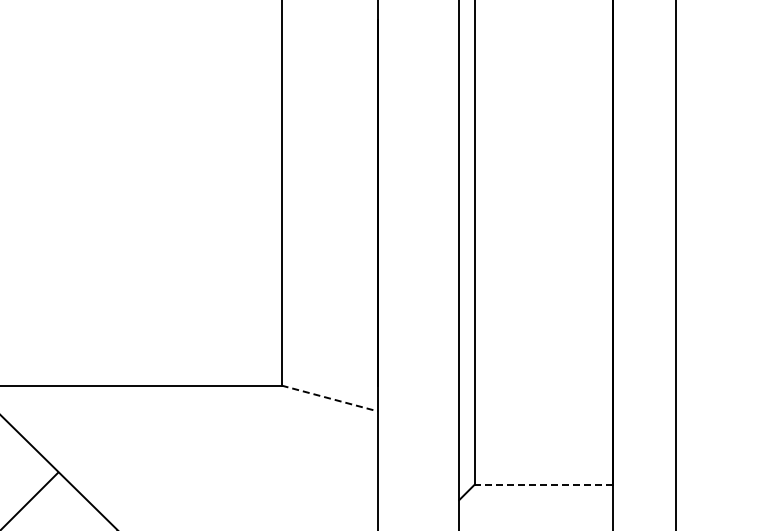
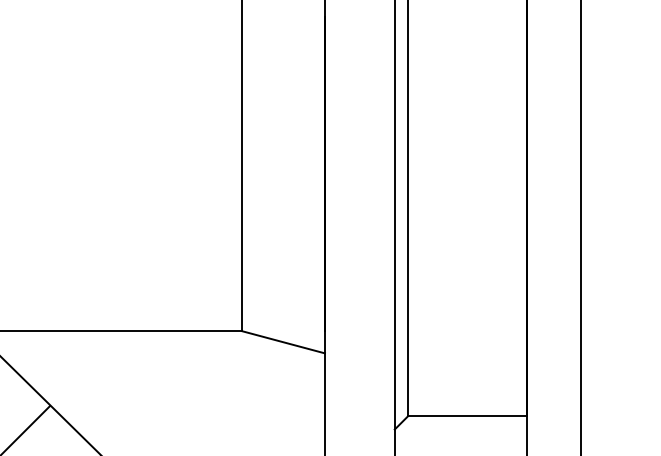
line: (329, 398) -> (283, 342), dashed -> solid
line: (543, 484) -> (467, 416), dashed -> solid

